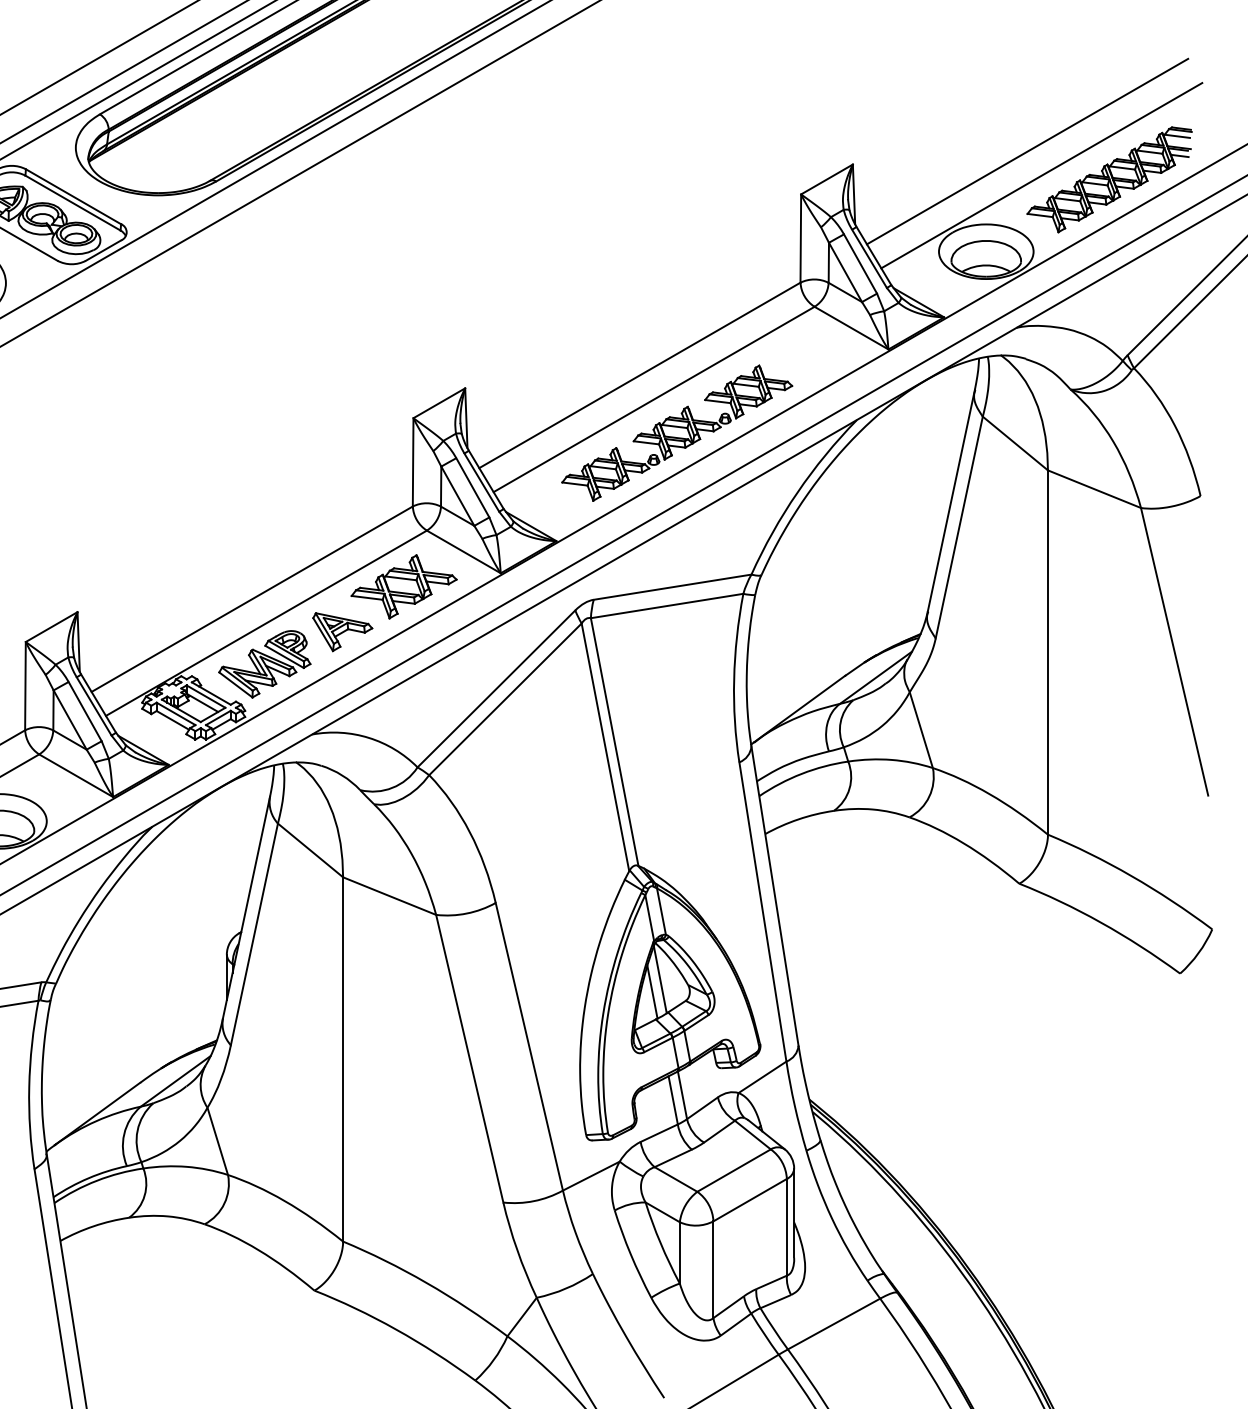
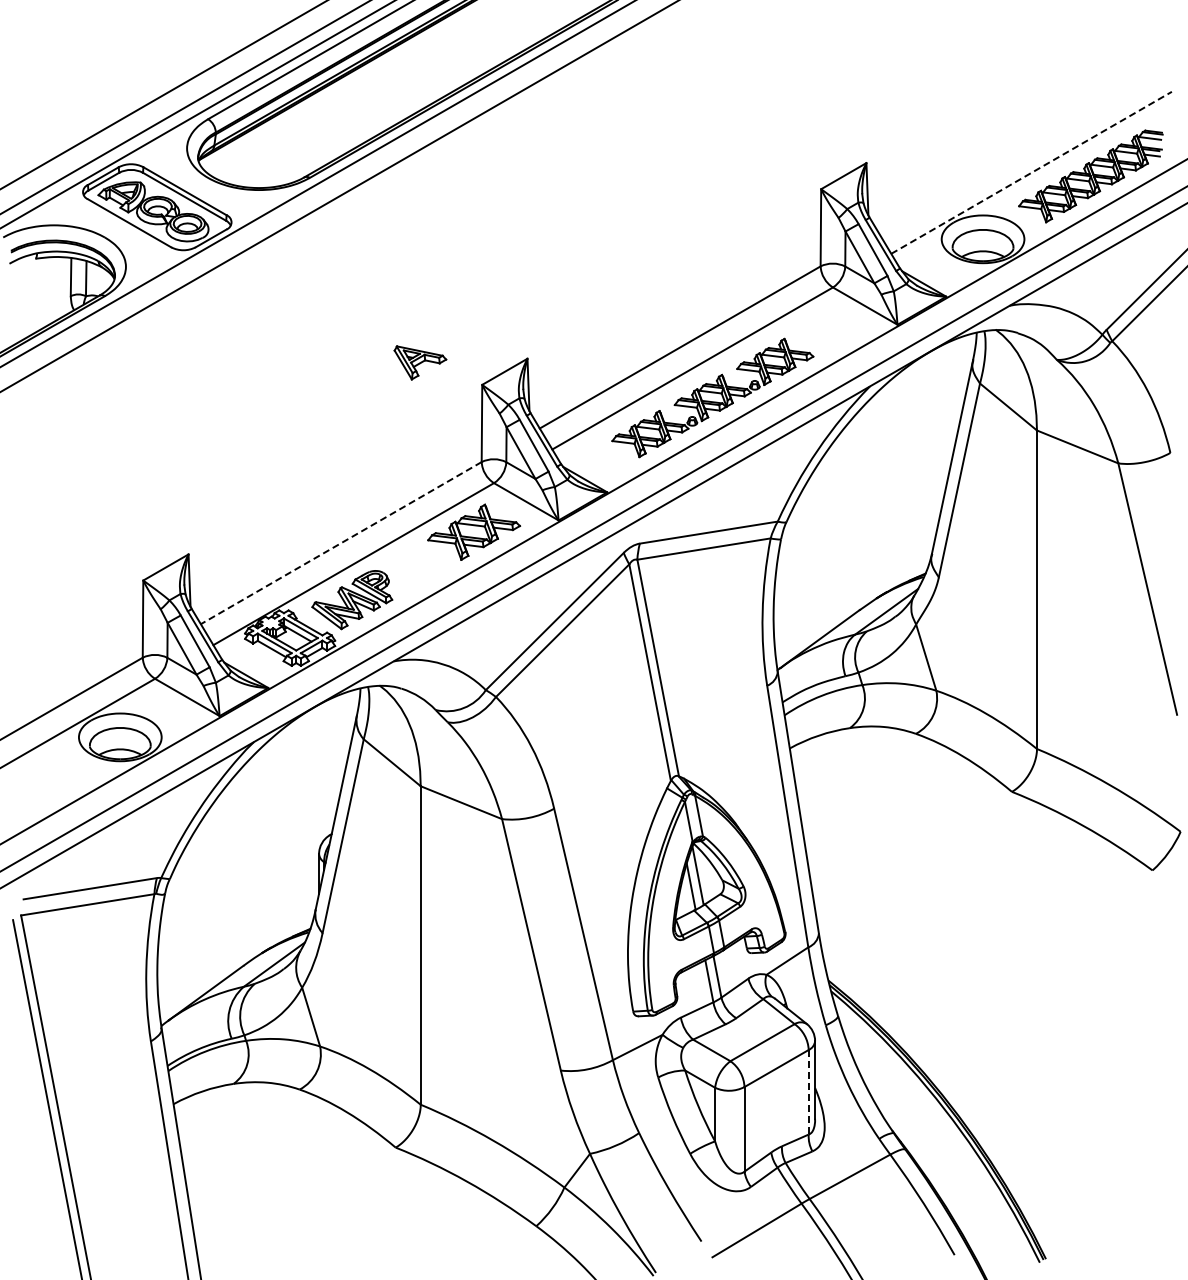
line: (1026, 151) -> (1018, 151), removed
line: (1042, 175) -> (1032, 172), solid -> dashed
line: (251, 599) -> (340, 543), solid -> dashed
part: (342, 631) -> (420, 362), moved
line: (786, 1227) -> (808, 1092), solid -> dashed

